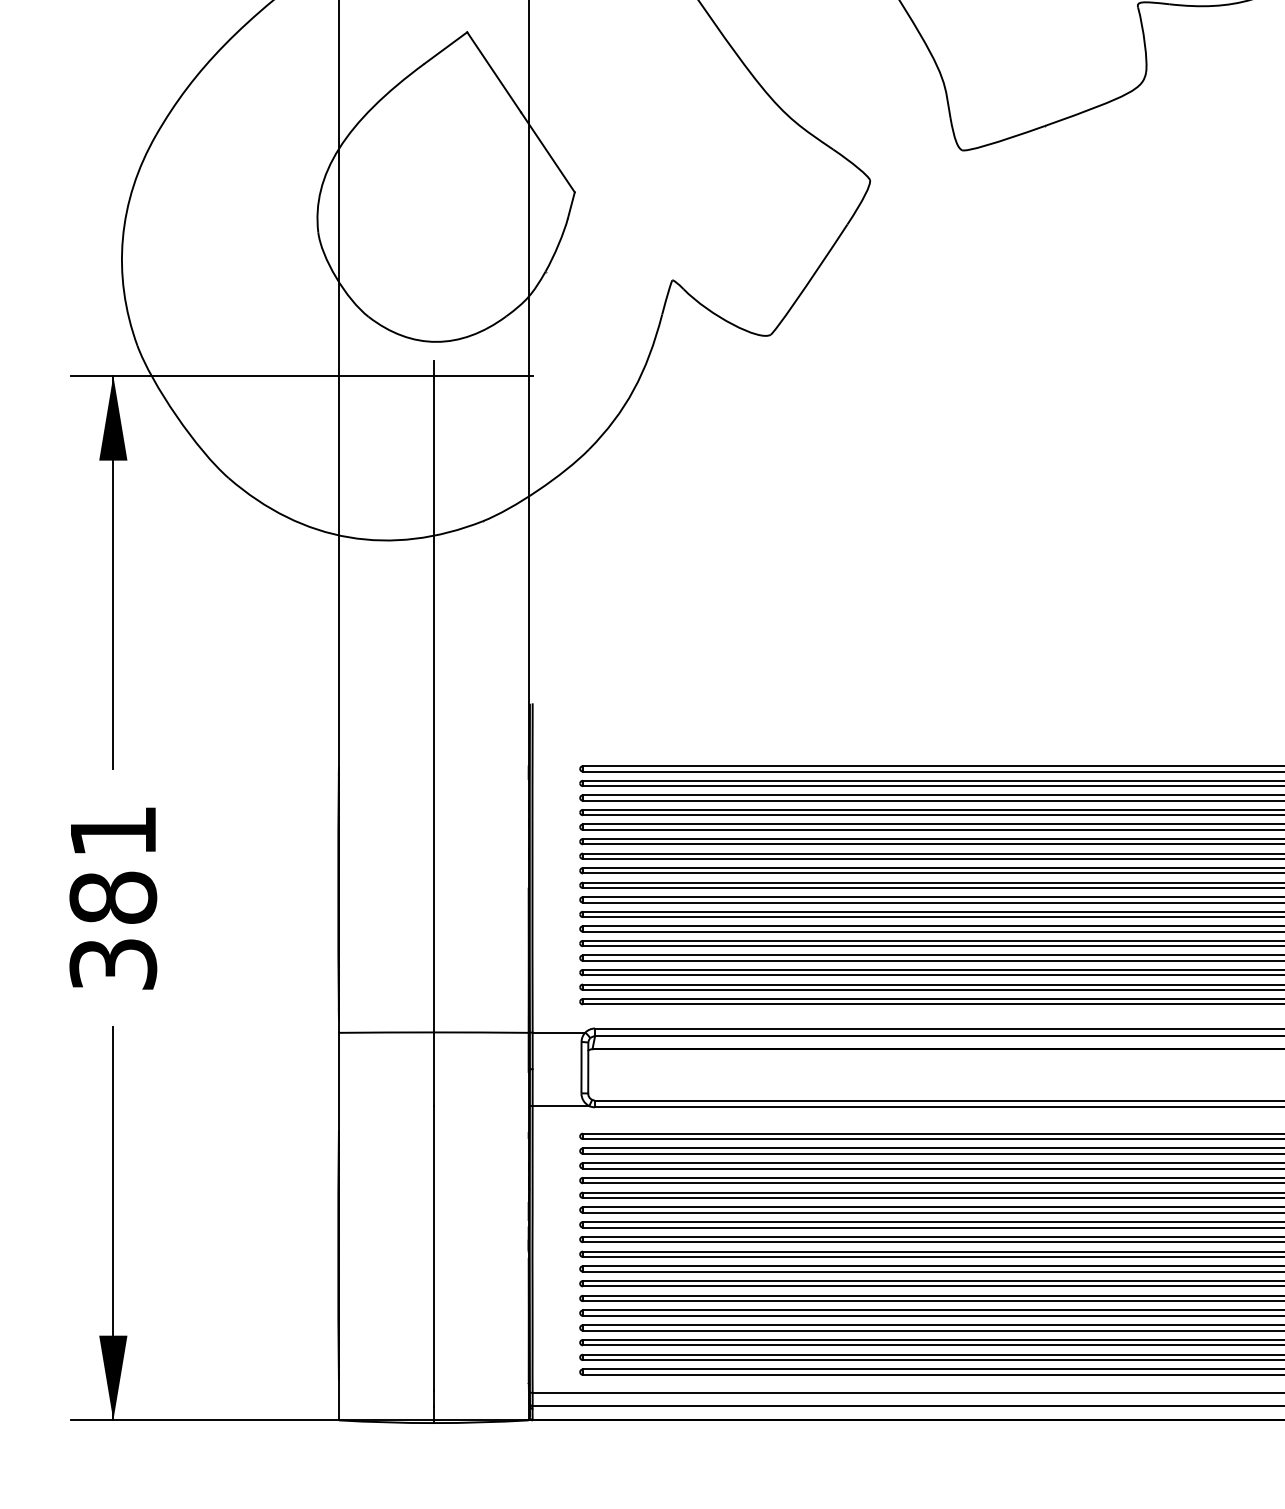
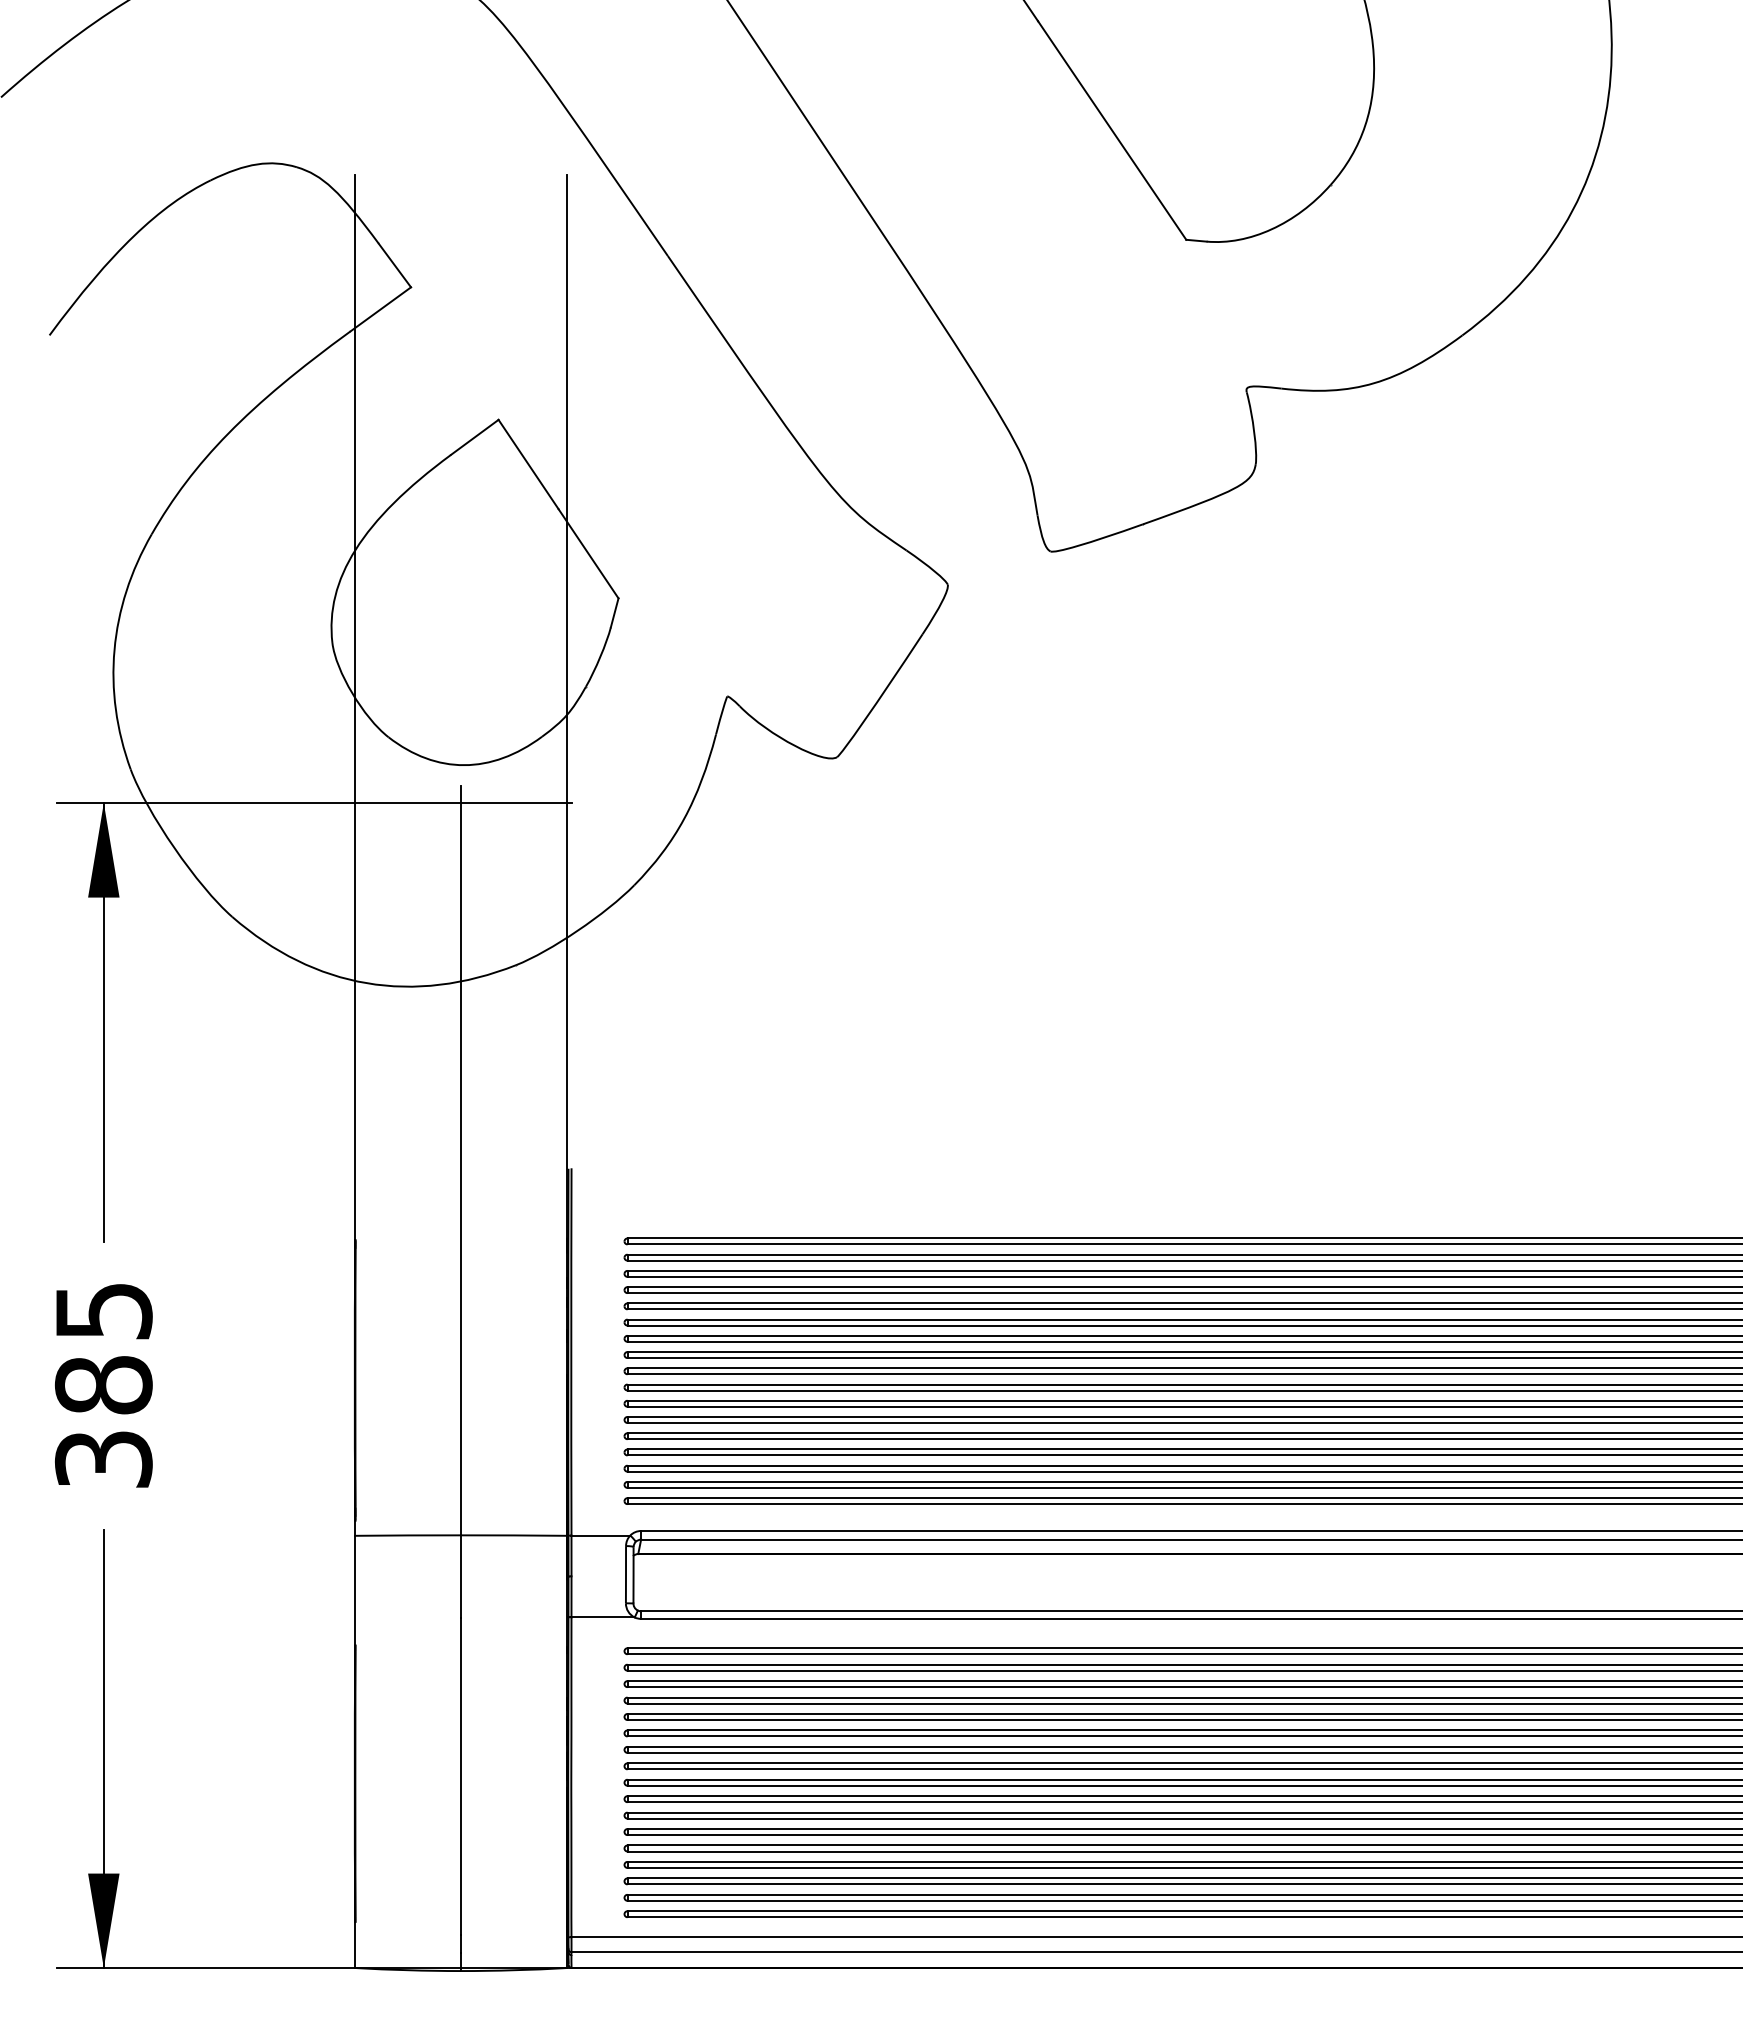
text: (113, 831) -> (104, 1311), 381 -> 385

